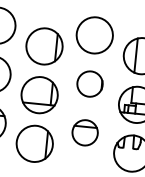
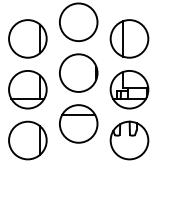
circle: (89, 83) -> (78, 72), size x1.43
part: (84, 132) -> (78, 123), size x1.43

